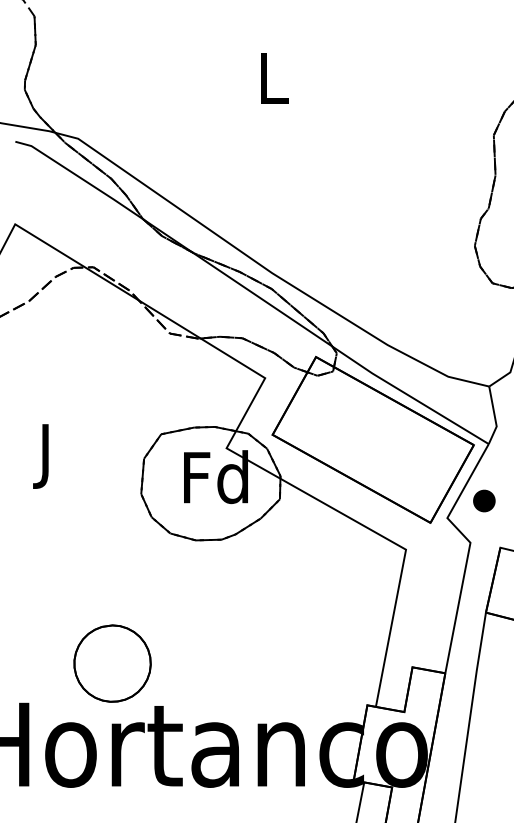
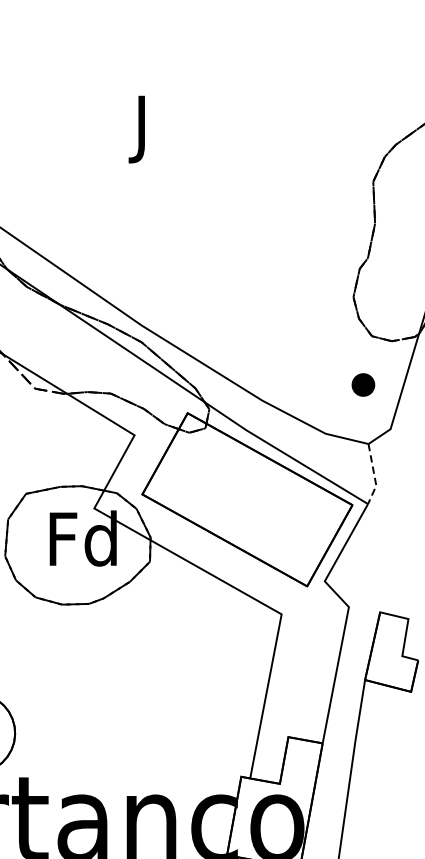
text: (273, 85) -> (143, 129), L -> J
line: (494, 416) -> (374, 475), solid -> dashed
part: (484, 500) -> (363, 384), moved

